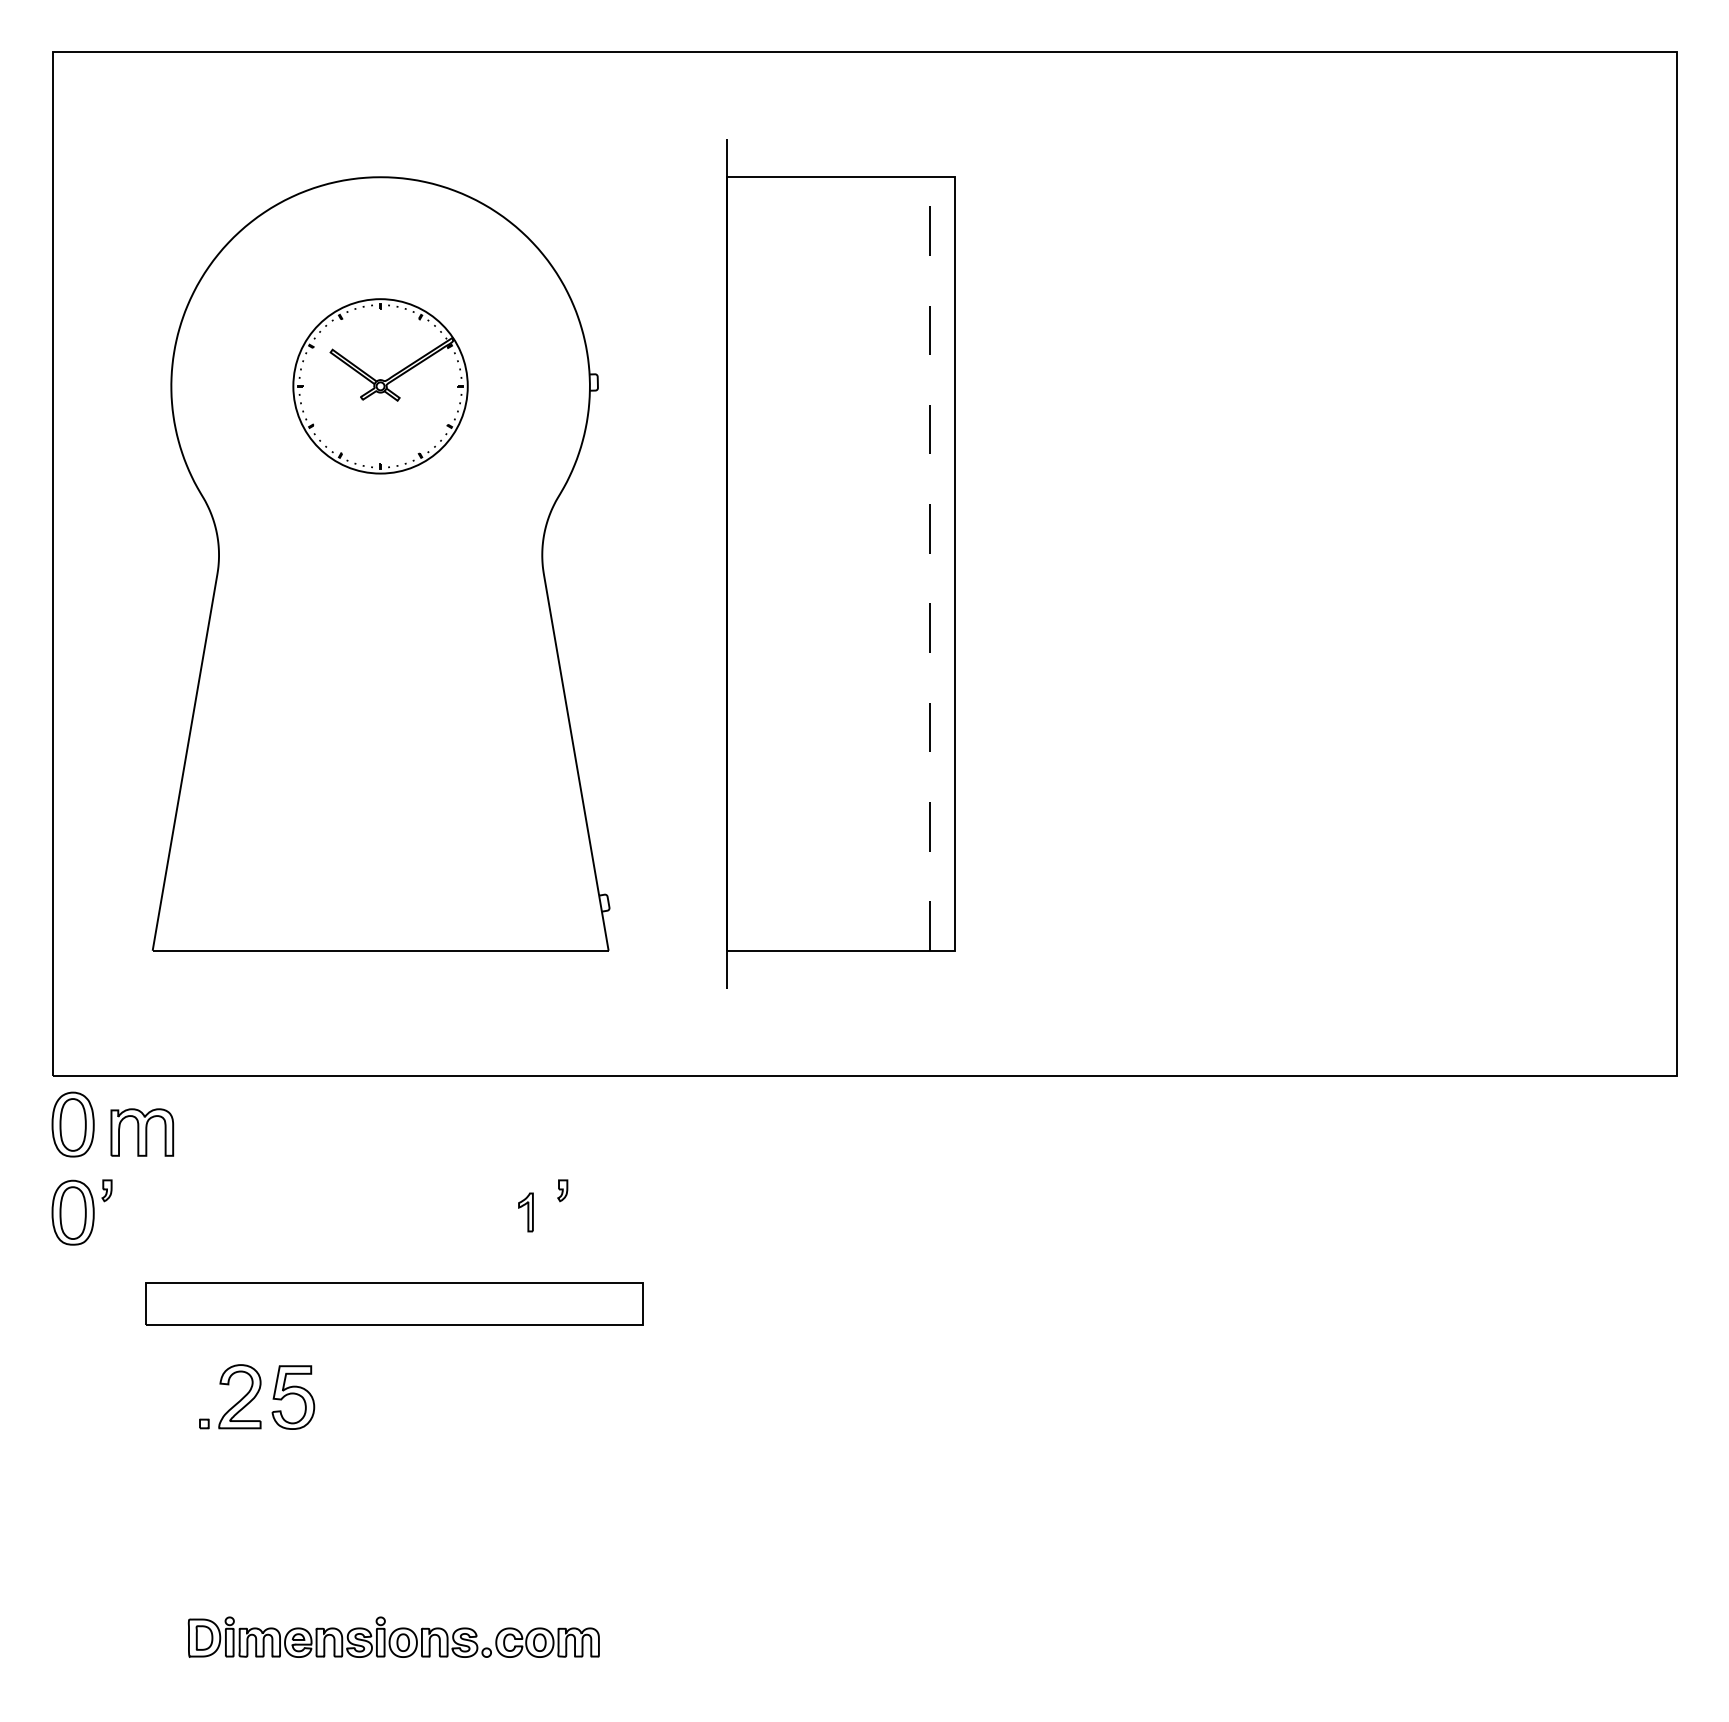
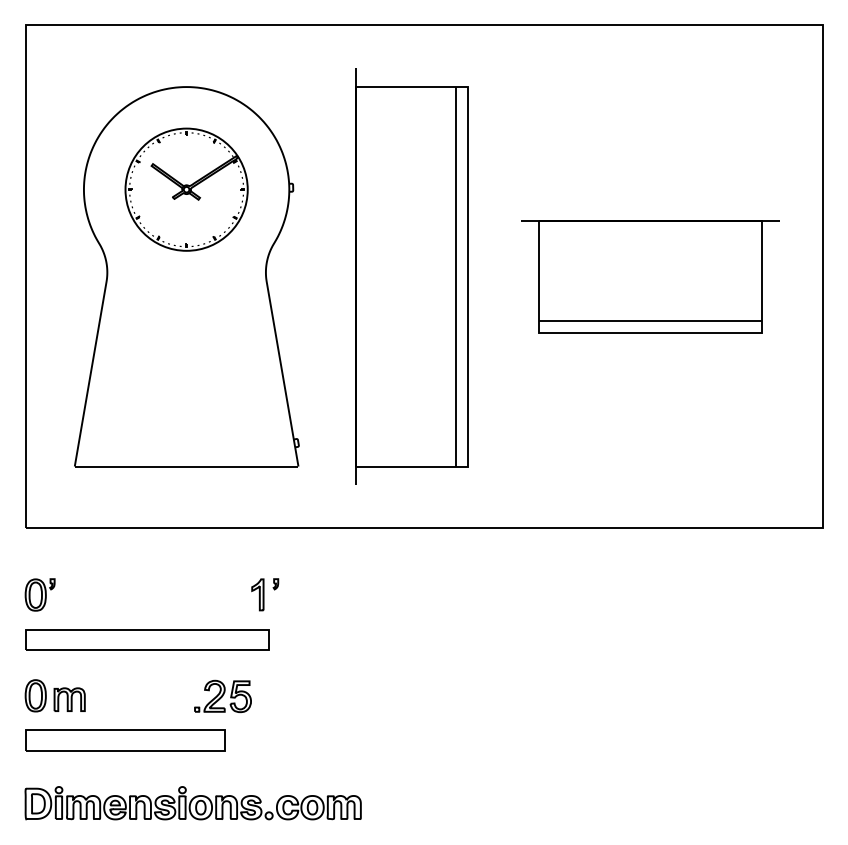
part: (380, 386) -> (186, 189), size x1.43
line: (930, 563) -> (456, 276), dashed -> solid
part: (1326, 563) -> (650, 276), added
part: (111, 1123) -> (54, 695), moved
part: (525, 1211) -> (257, 594), size x1.67
part: (394, 1303) -> (147, 639), moved
part: (256, 1397) -> (222, 696), moved
part: (256, 1509) -> (125, 740), added
part: (392, 1637) -> (192, 803), size x1.67

